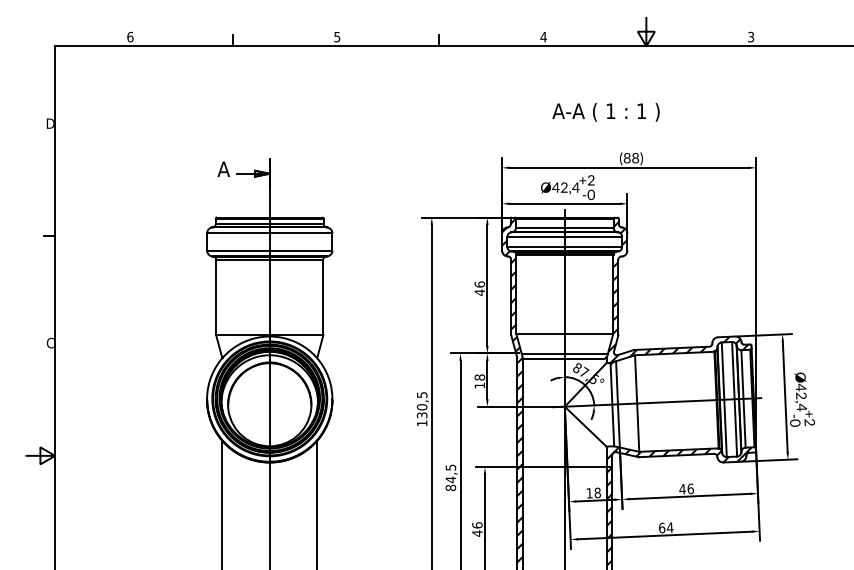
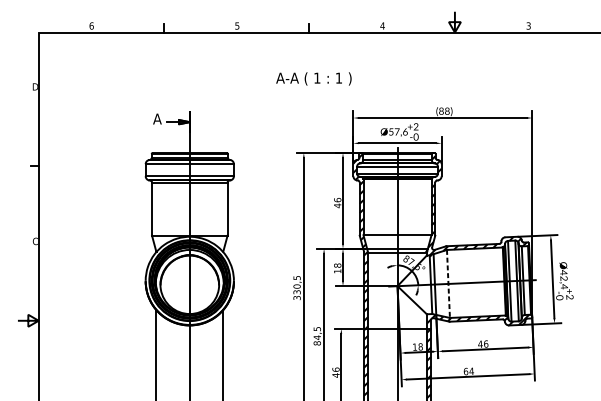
text: (605, 112) -> (313, 79), moved
text: (565, 187) -> (398, 131), Ø42,4 -> Ø57,6
line: (637, 404) -> (448, 284), solid -> dashed
text: (421, 423) -> (296, 298), 130,5 -> 330,5

